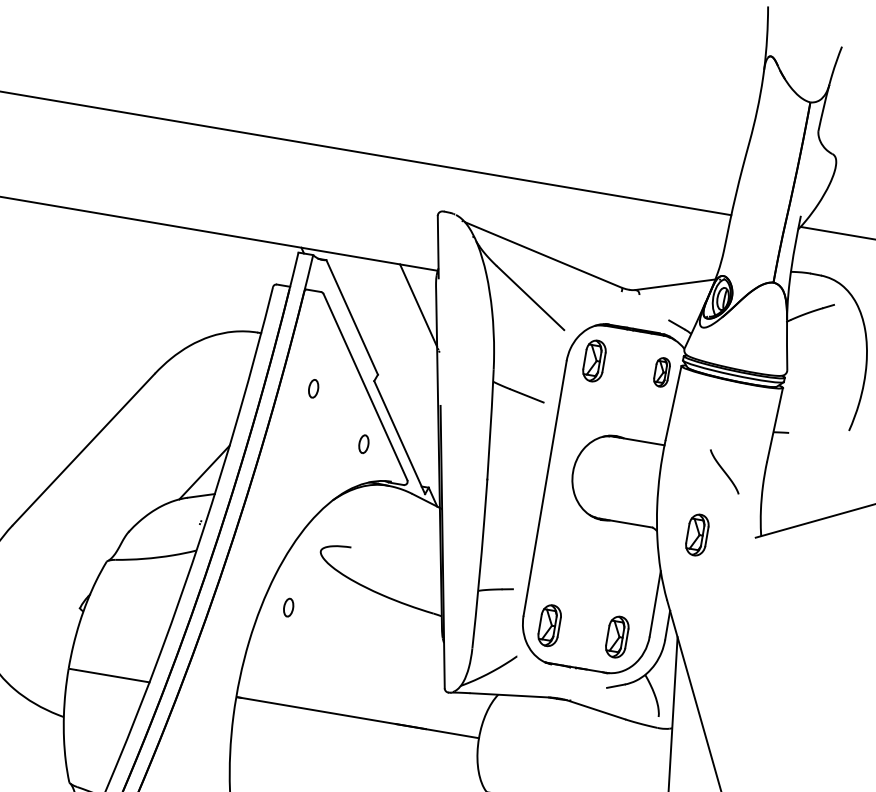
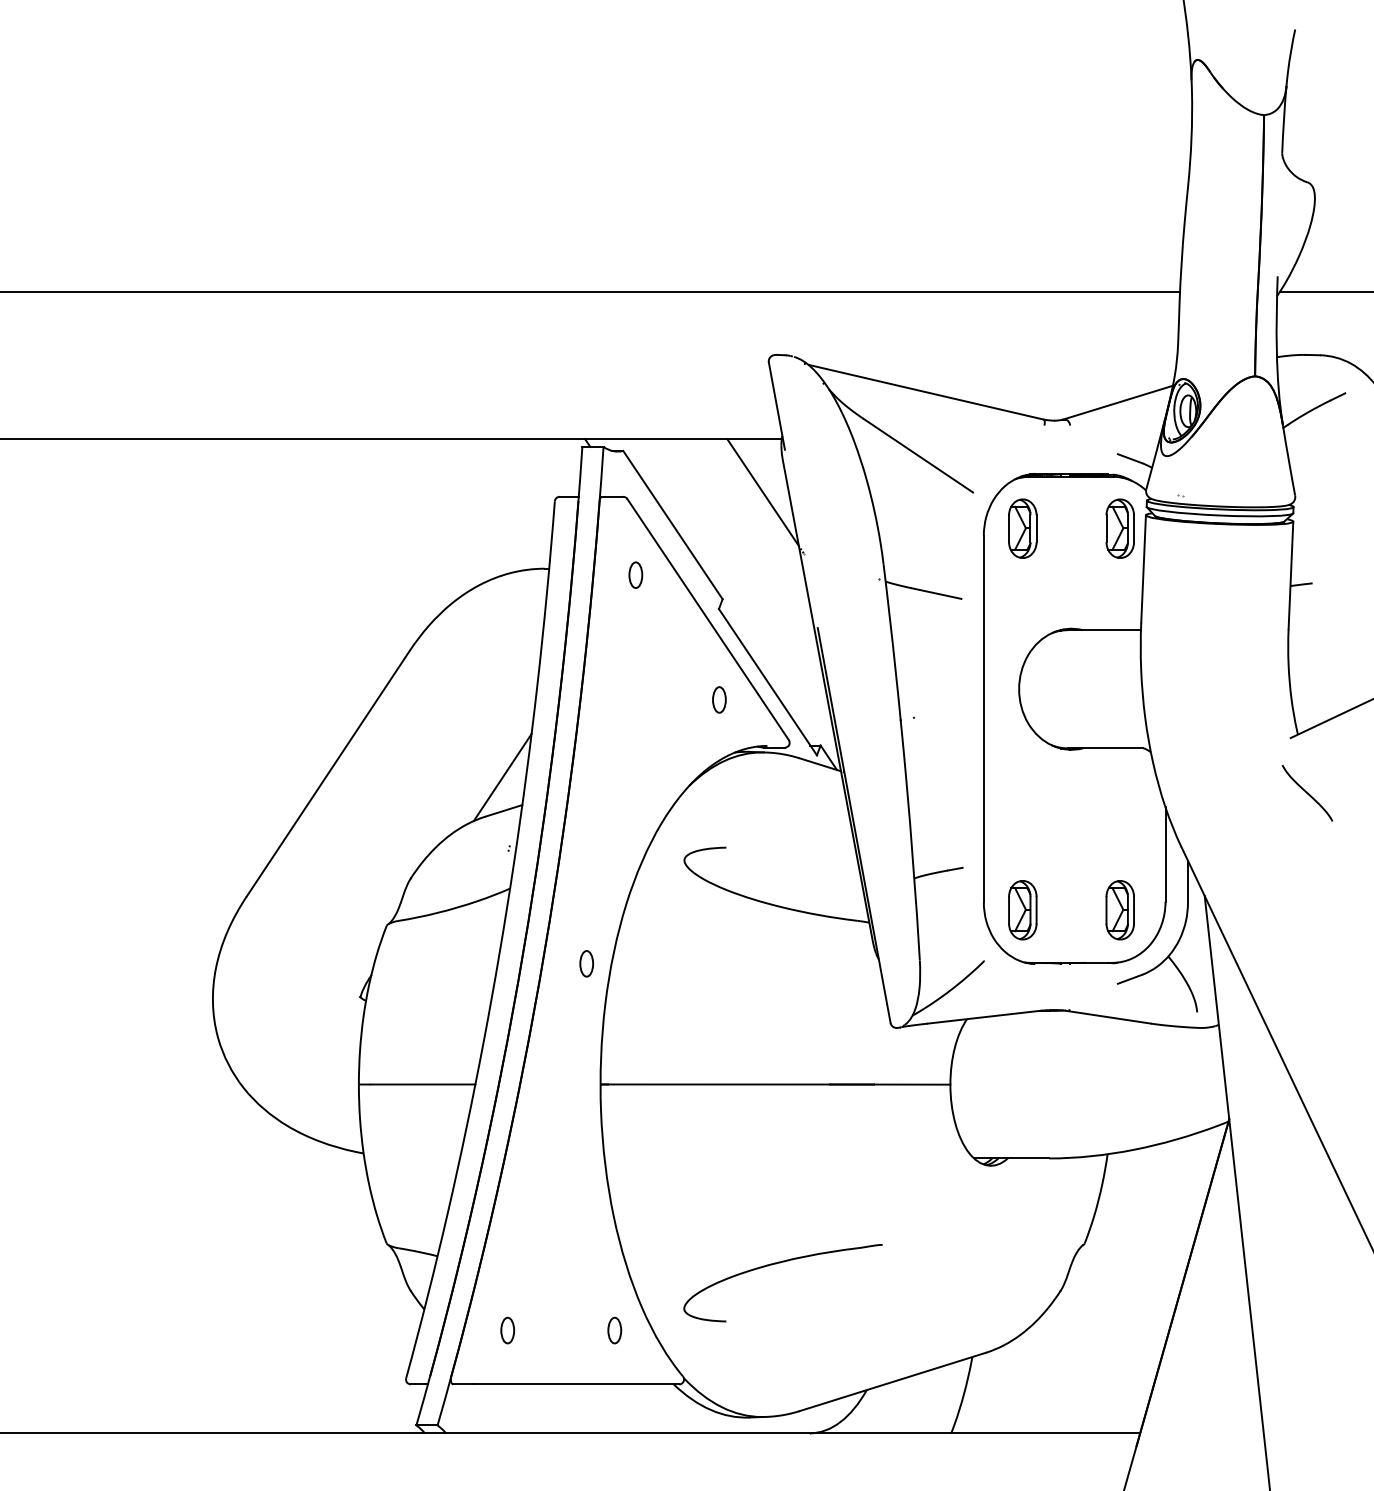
part: (661, 372) -> (1119, 528), size x1.43
part: (313, 388) -> (635, 574), moved
curve: (724, 472) -> (1307, 793), moved
part: (696, 535) -> (1207, 748), removed
part: (288, 607) -> (586, 963), moved

